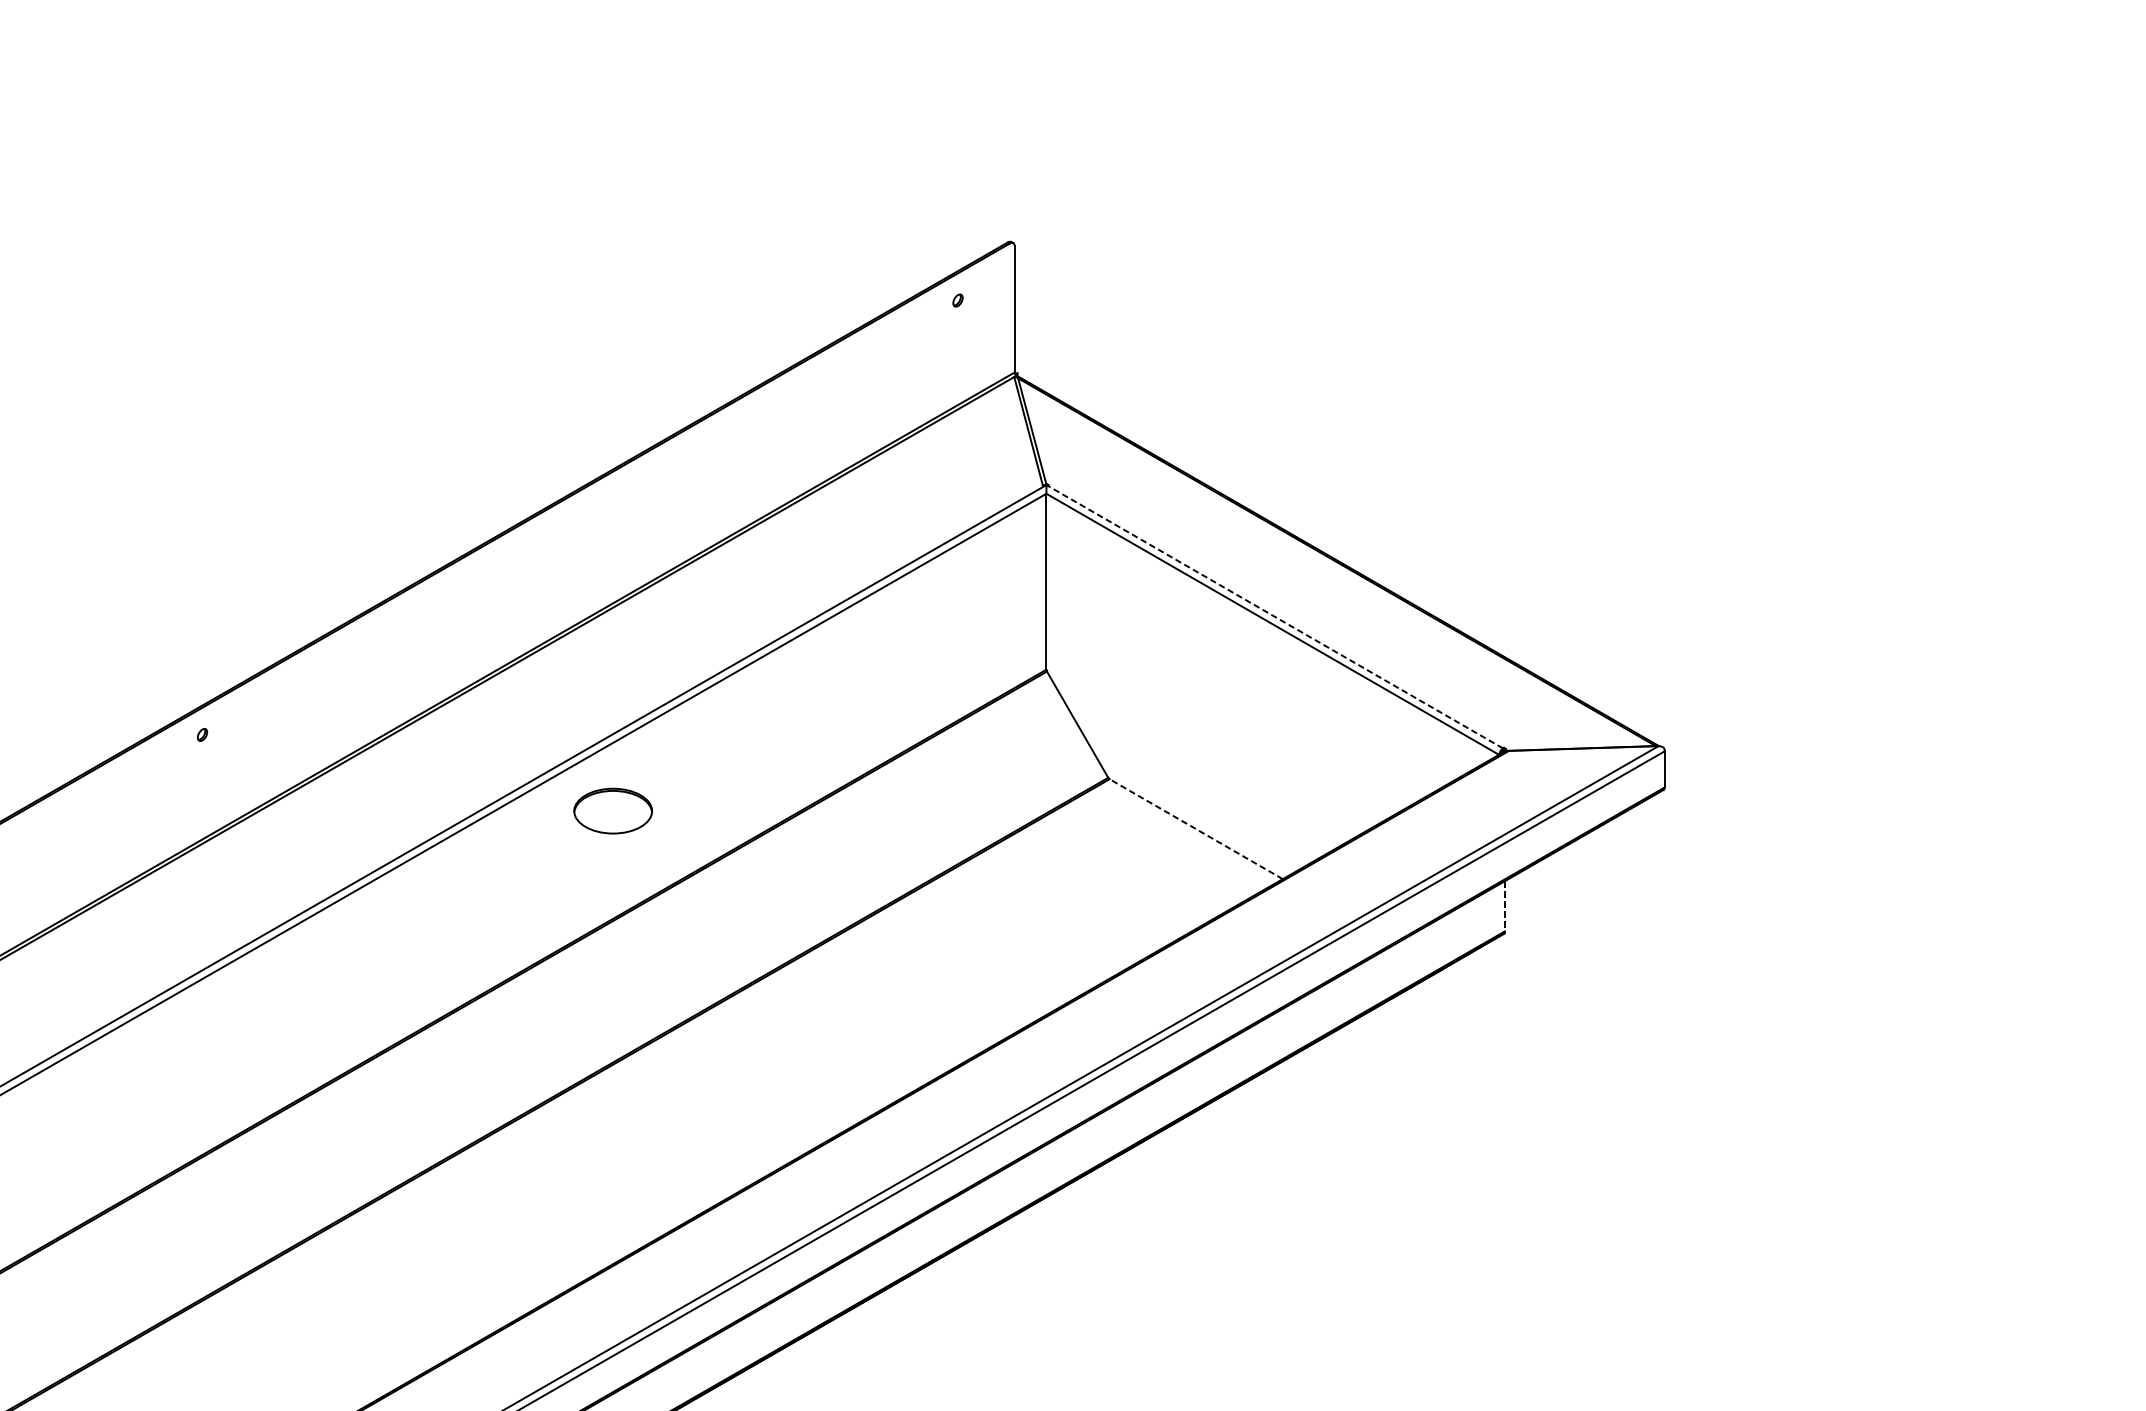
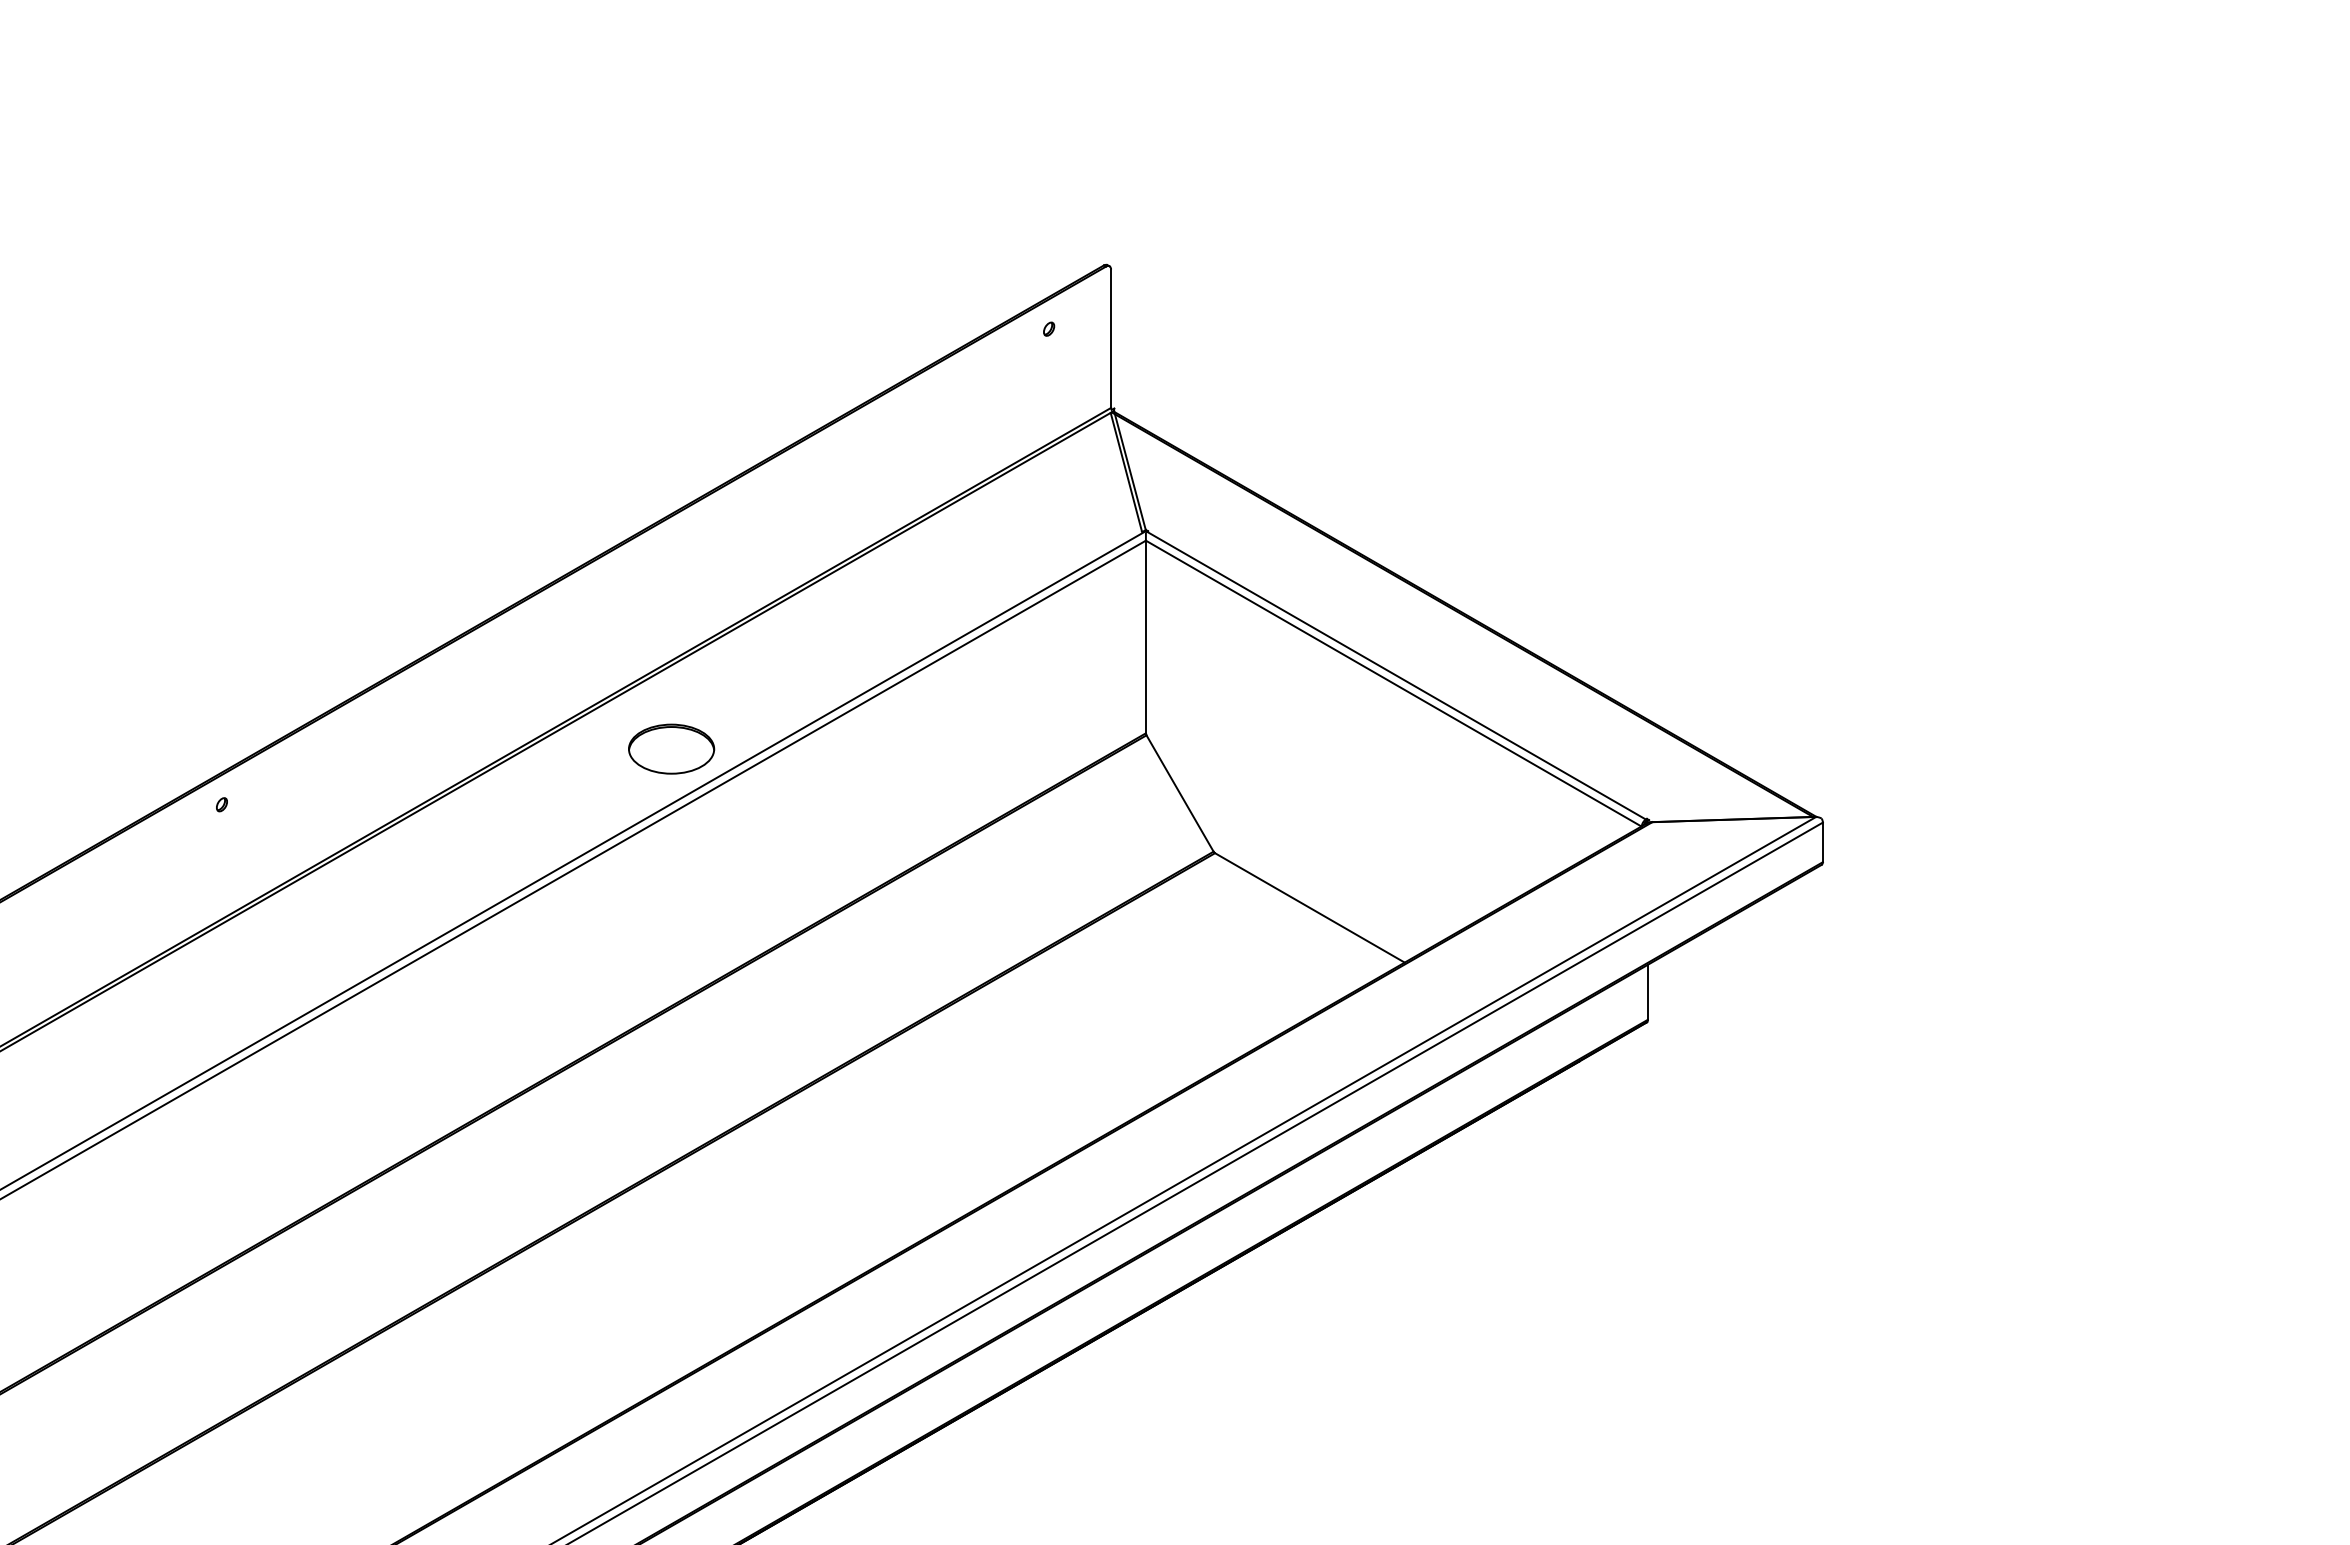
line: (1275, 616) -> (1396, 675), dashed -> solid
part: (613, 810) -> (671, 748), moved
line: (1195, 828) -> (1309, 907), dashed -> solid
line: (1504, 906) -> (1647, 992), dashed -> solid

